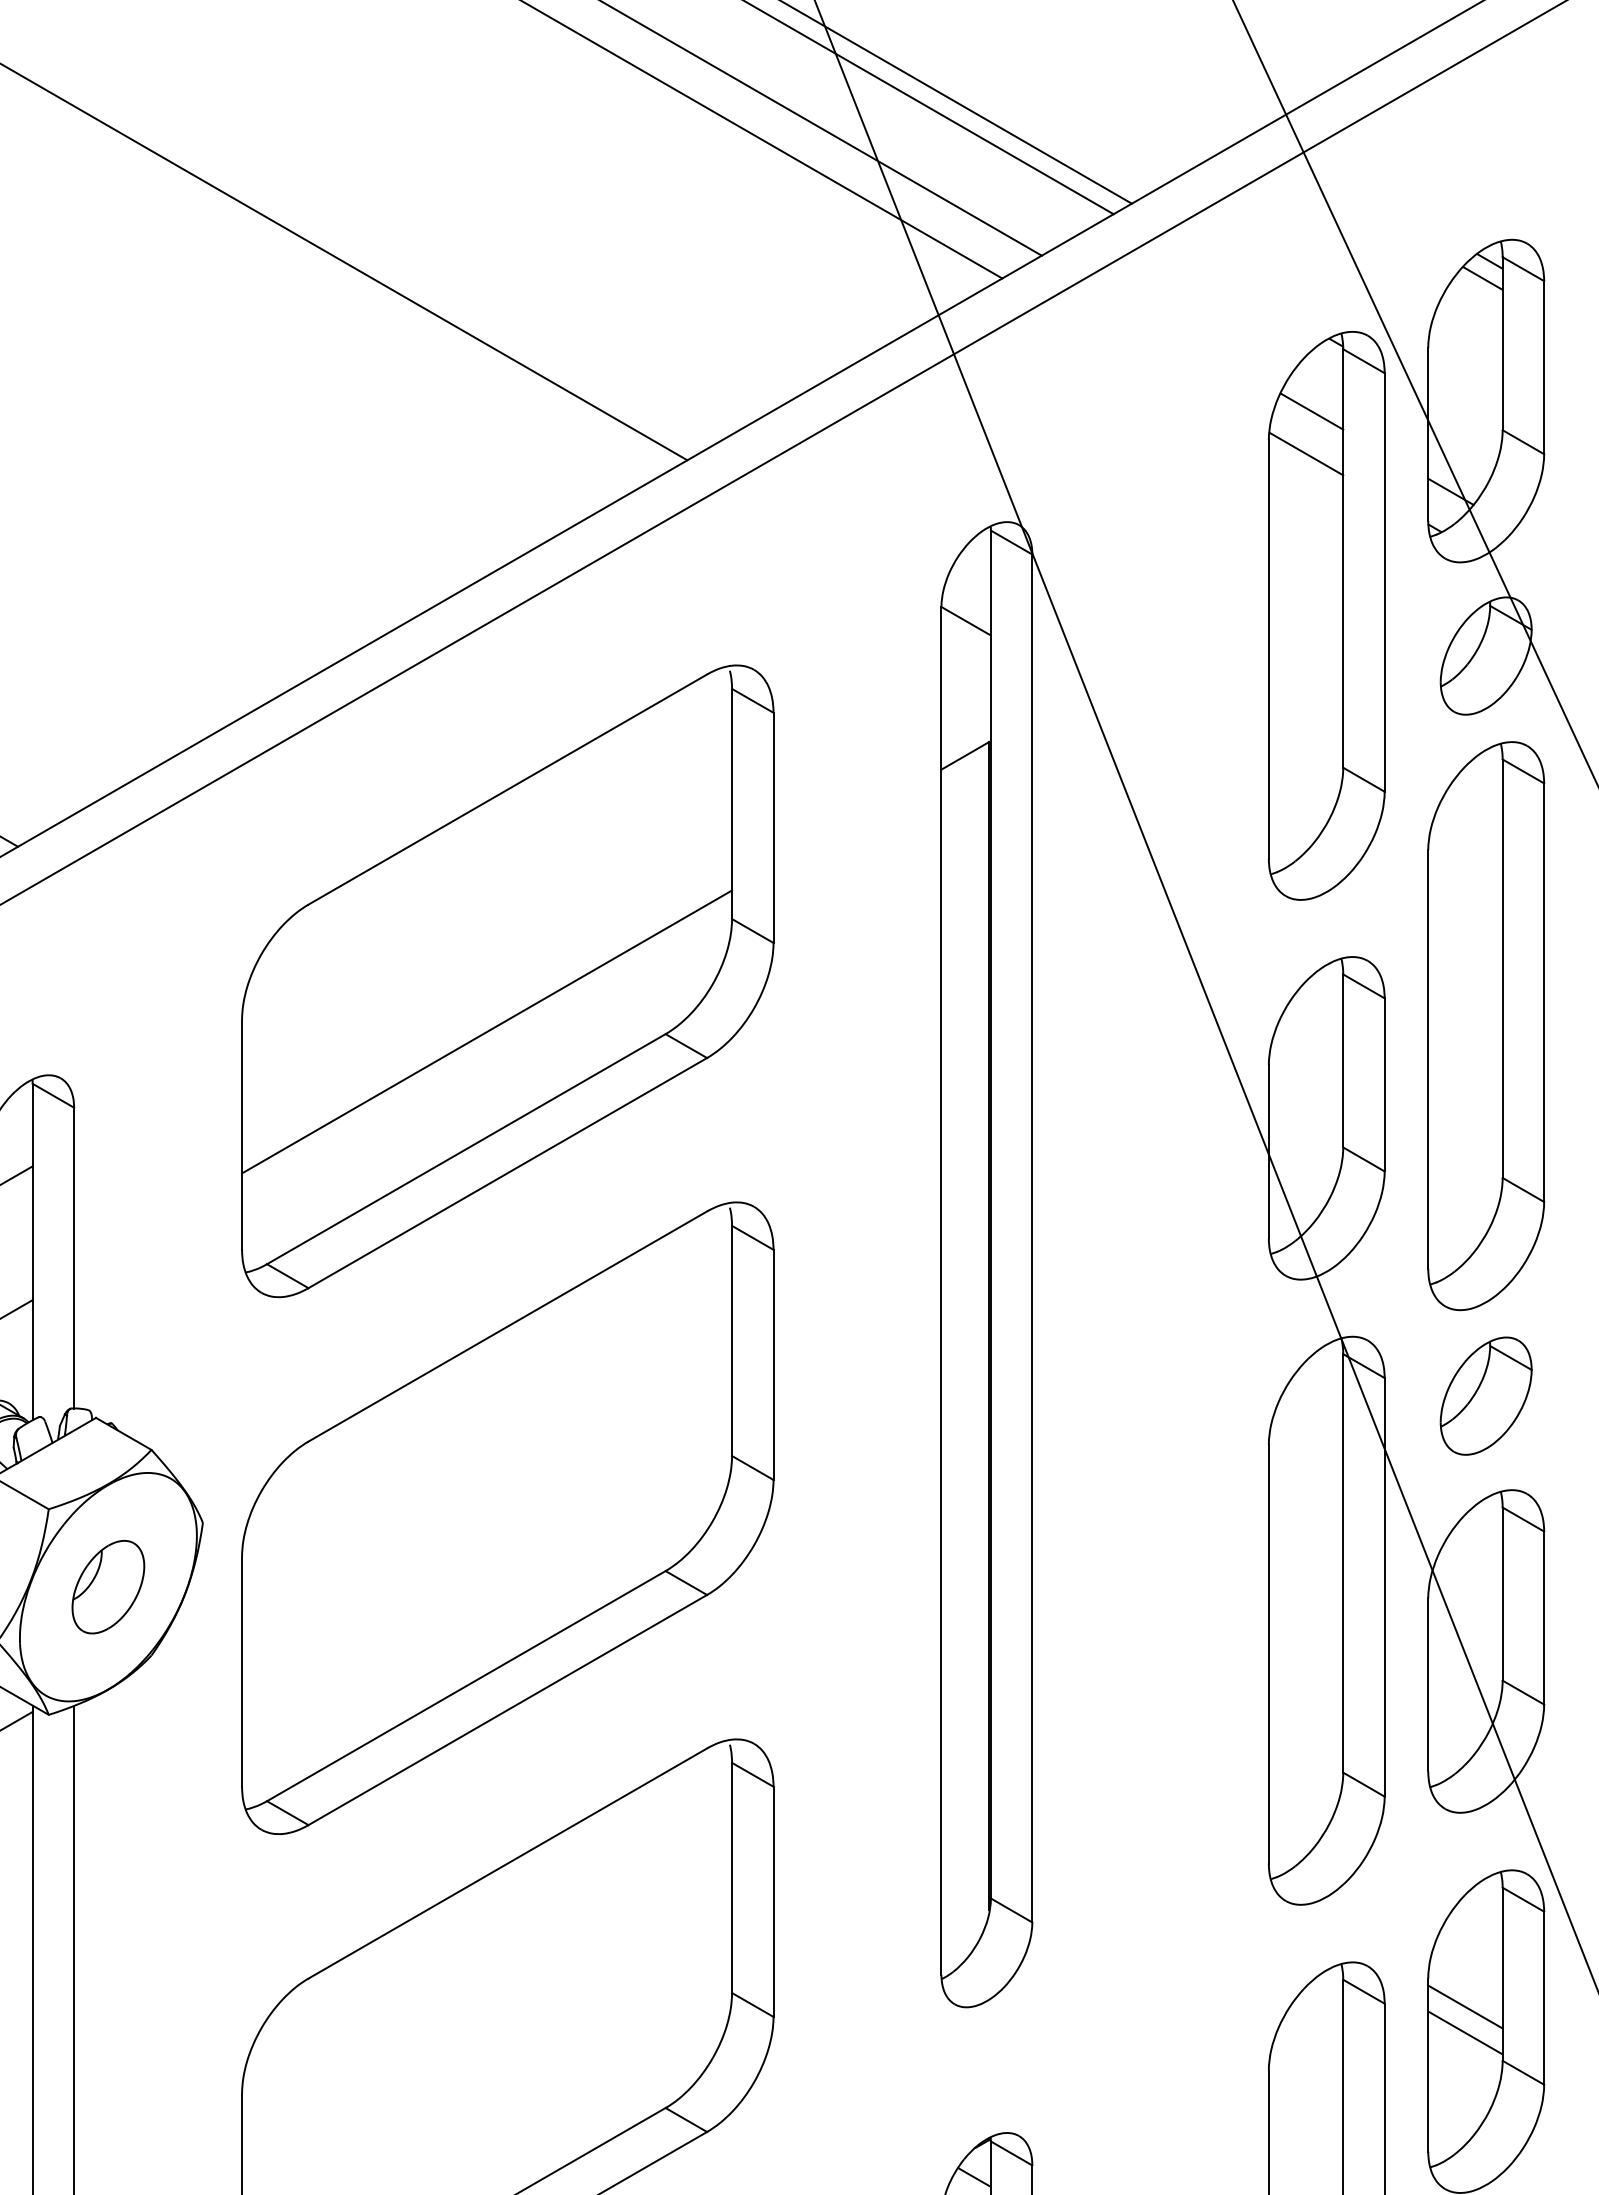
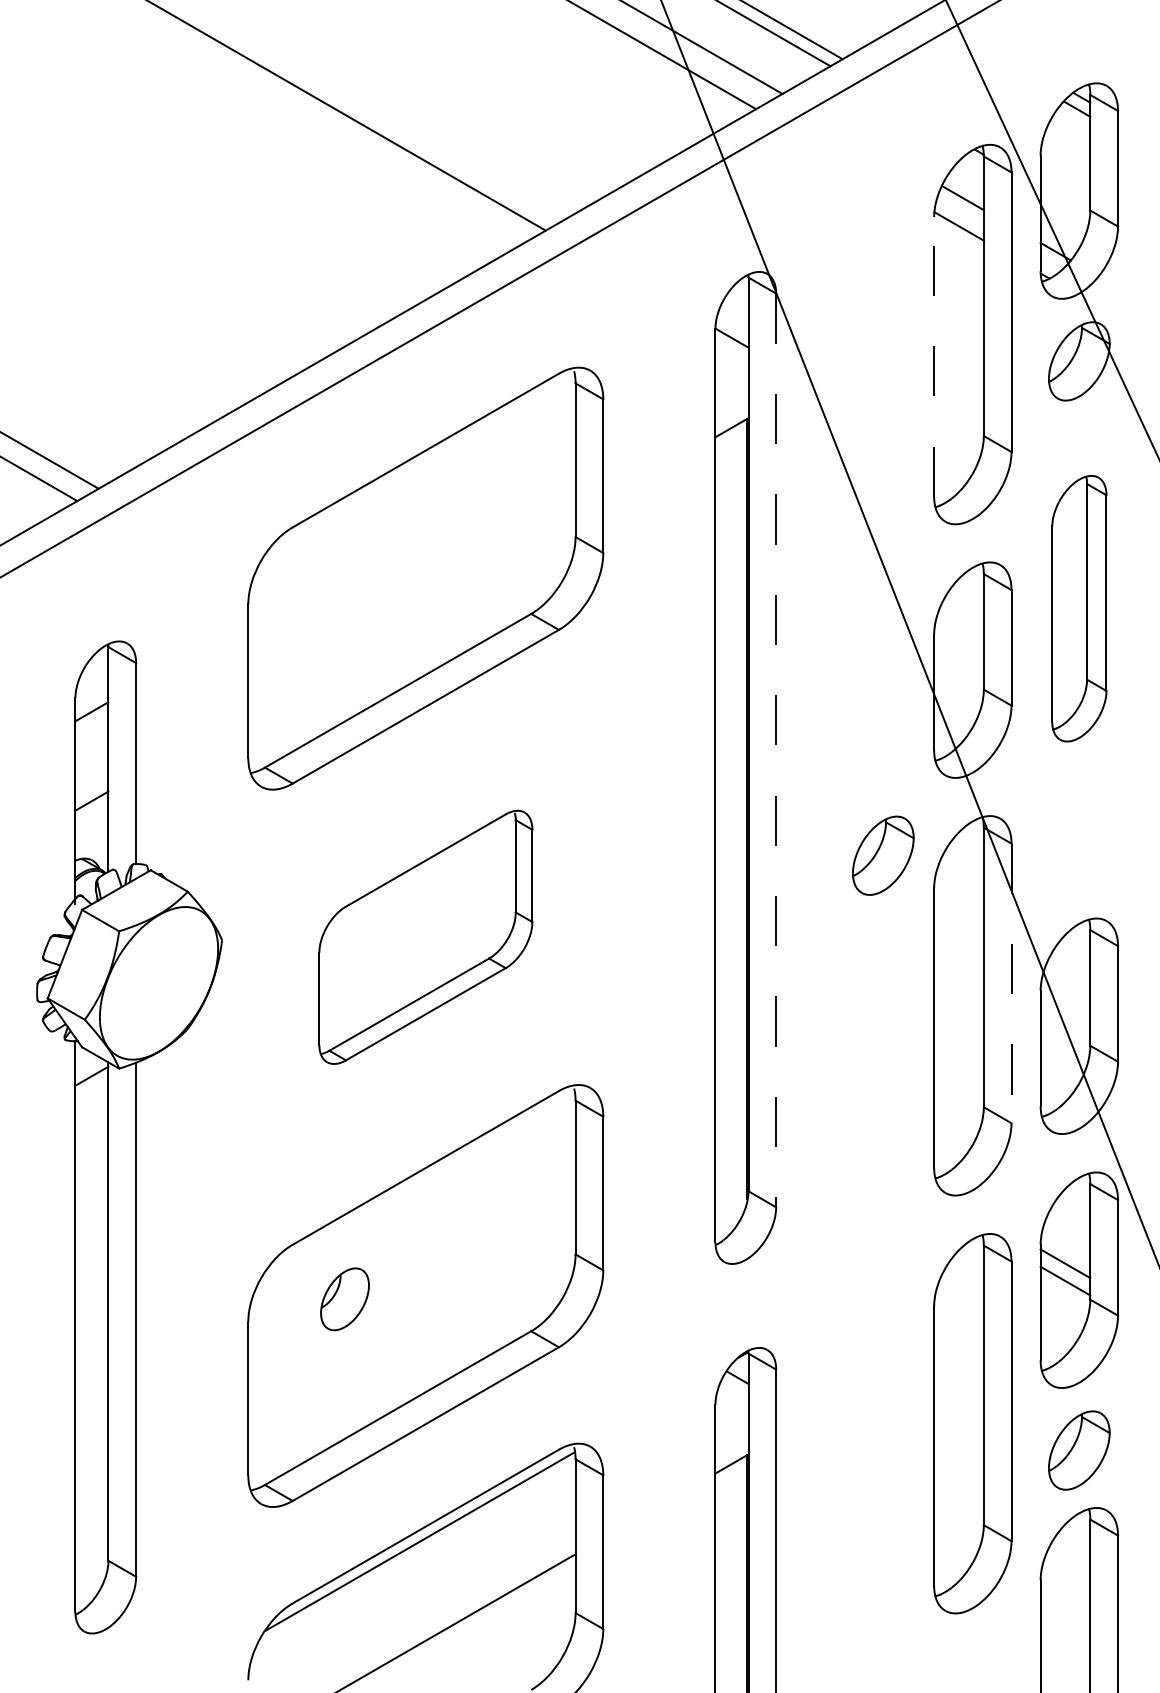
line: (1269, 648) -> (934, 356), solid -> dashed
part: (1486, 1025) -> (1079, 608), size x0.7
line: (486, 1031) -> (411, 612), removed
line: (1032, 1238) -> (776, 750), solid -> dashed
part: (1486, 1395) -> (883, 855), moved
part: (507, 1518) -> (425, 937), size x0.6
part: (107, 1587) -> (344, 1299), moved
line: (1384, 1587) -> (1011, 983), solid -> dashed

